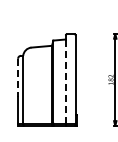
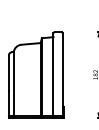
line: (18, 78) -> (9, 73), dashed -> solid
line: (65, 82) -> (53, 77), dashed -> solid

